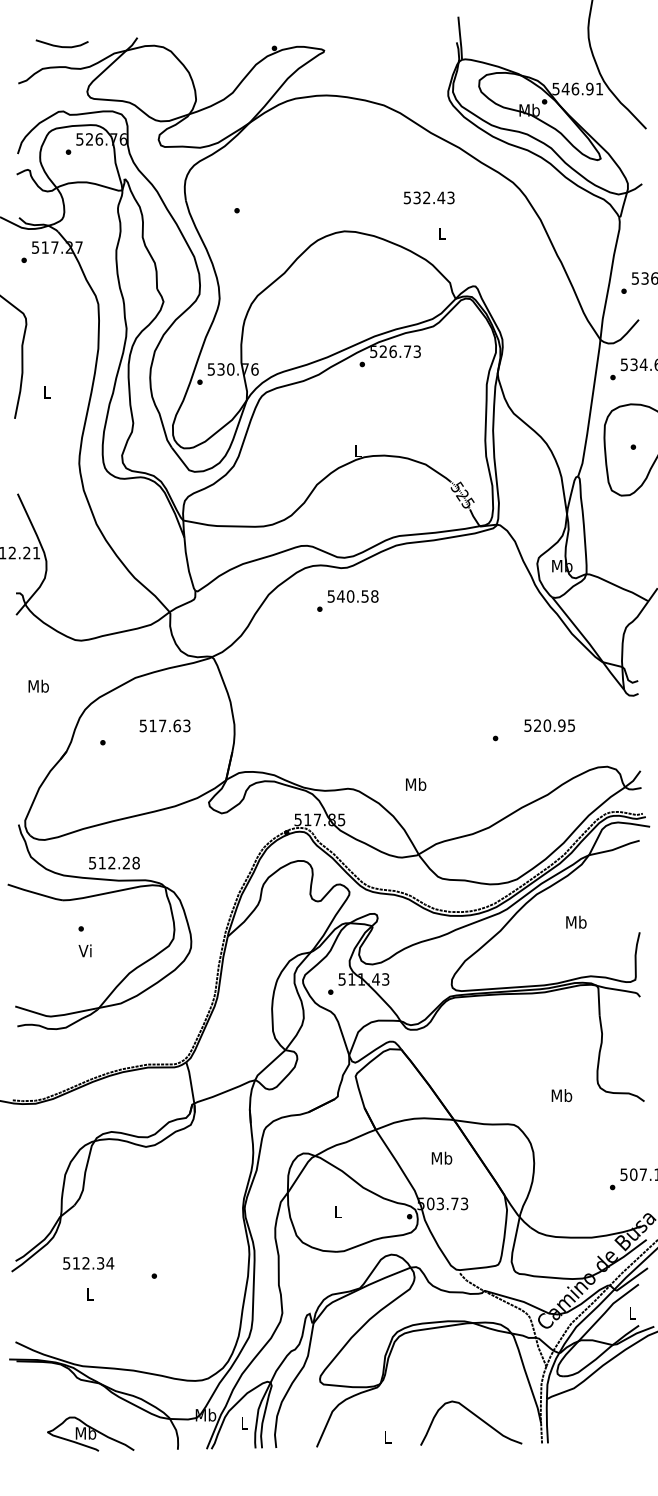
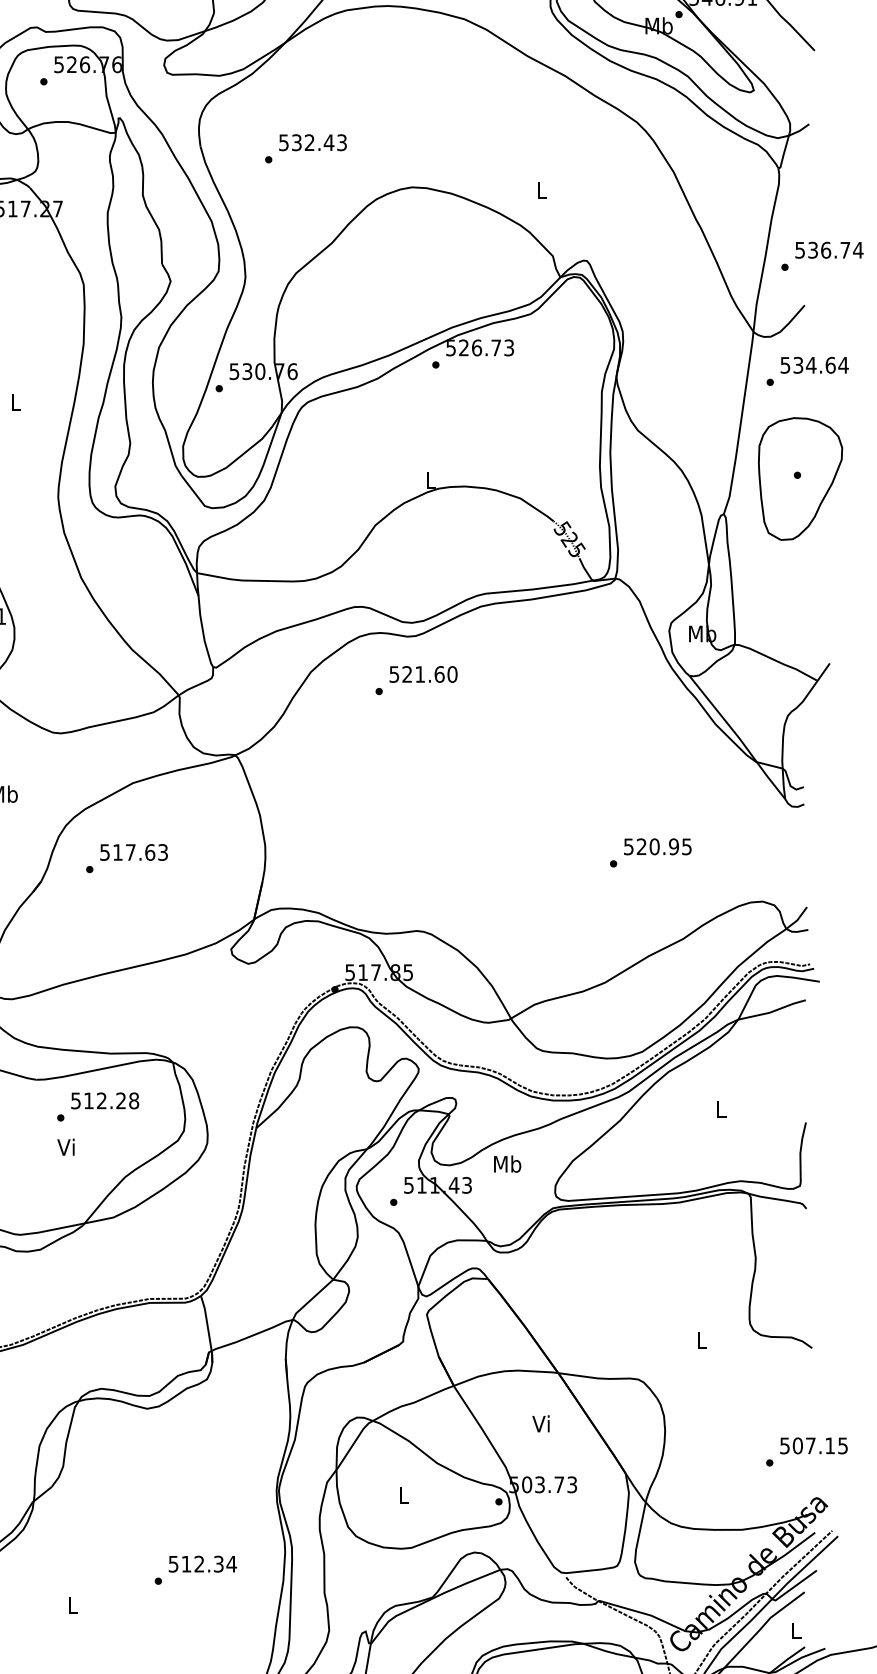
text: (428, 197) -> (312, 142), moved
text: (357, 596) -> (429, 674), 540.58 -> 521.60
text: (164, 725) -> (133, 851), moved
text: (549, 725) -> (657, 846), moved
text: (416, 784) -> (508, 1164), moved
text: (114, 862) -> (105, 1100), moved
text: (576, 921) -> (721, 1108), Mb -> L
text: (561, 1095) -> (701, 1340), Mb -> L
text: (441, 1157) -> (541, 1422), Mb -> Vi
text: (88, 1263) -> (202, 1564), moved

